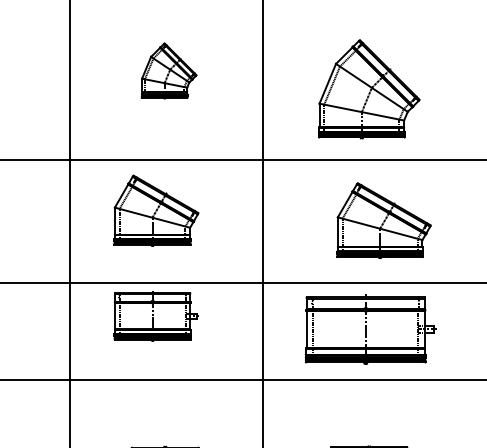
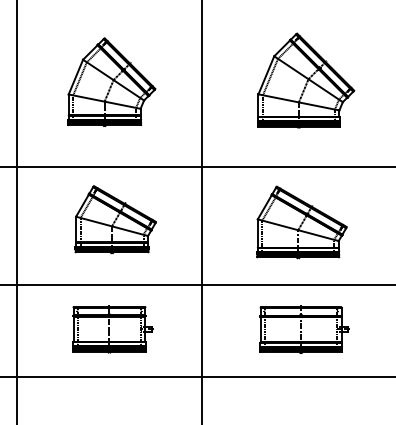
part: (168, 70) -> (111, 81), size x1.67
part: (369, 89) -> (306, 80), moved
part: (156, 210) -> (115, 219), moved
part: (383, 220) -> (301, 222), moved
part: (155, 316) -> (112, 329), moved
part: (370, 329) -> (304, 329), size x0.71

